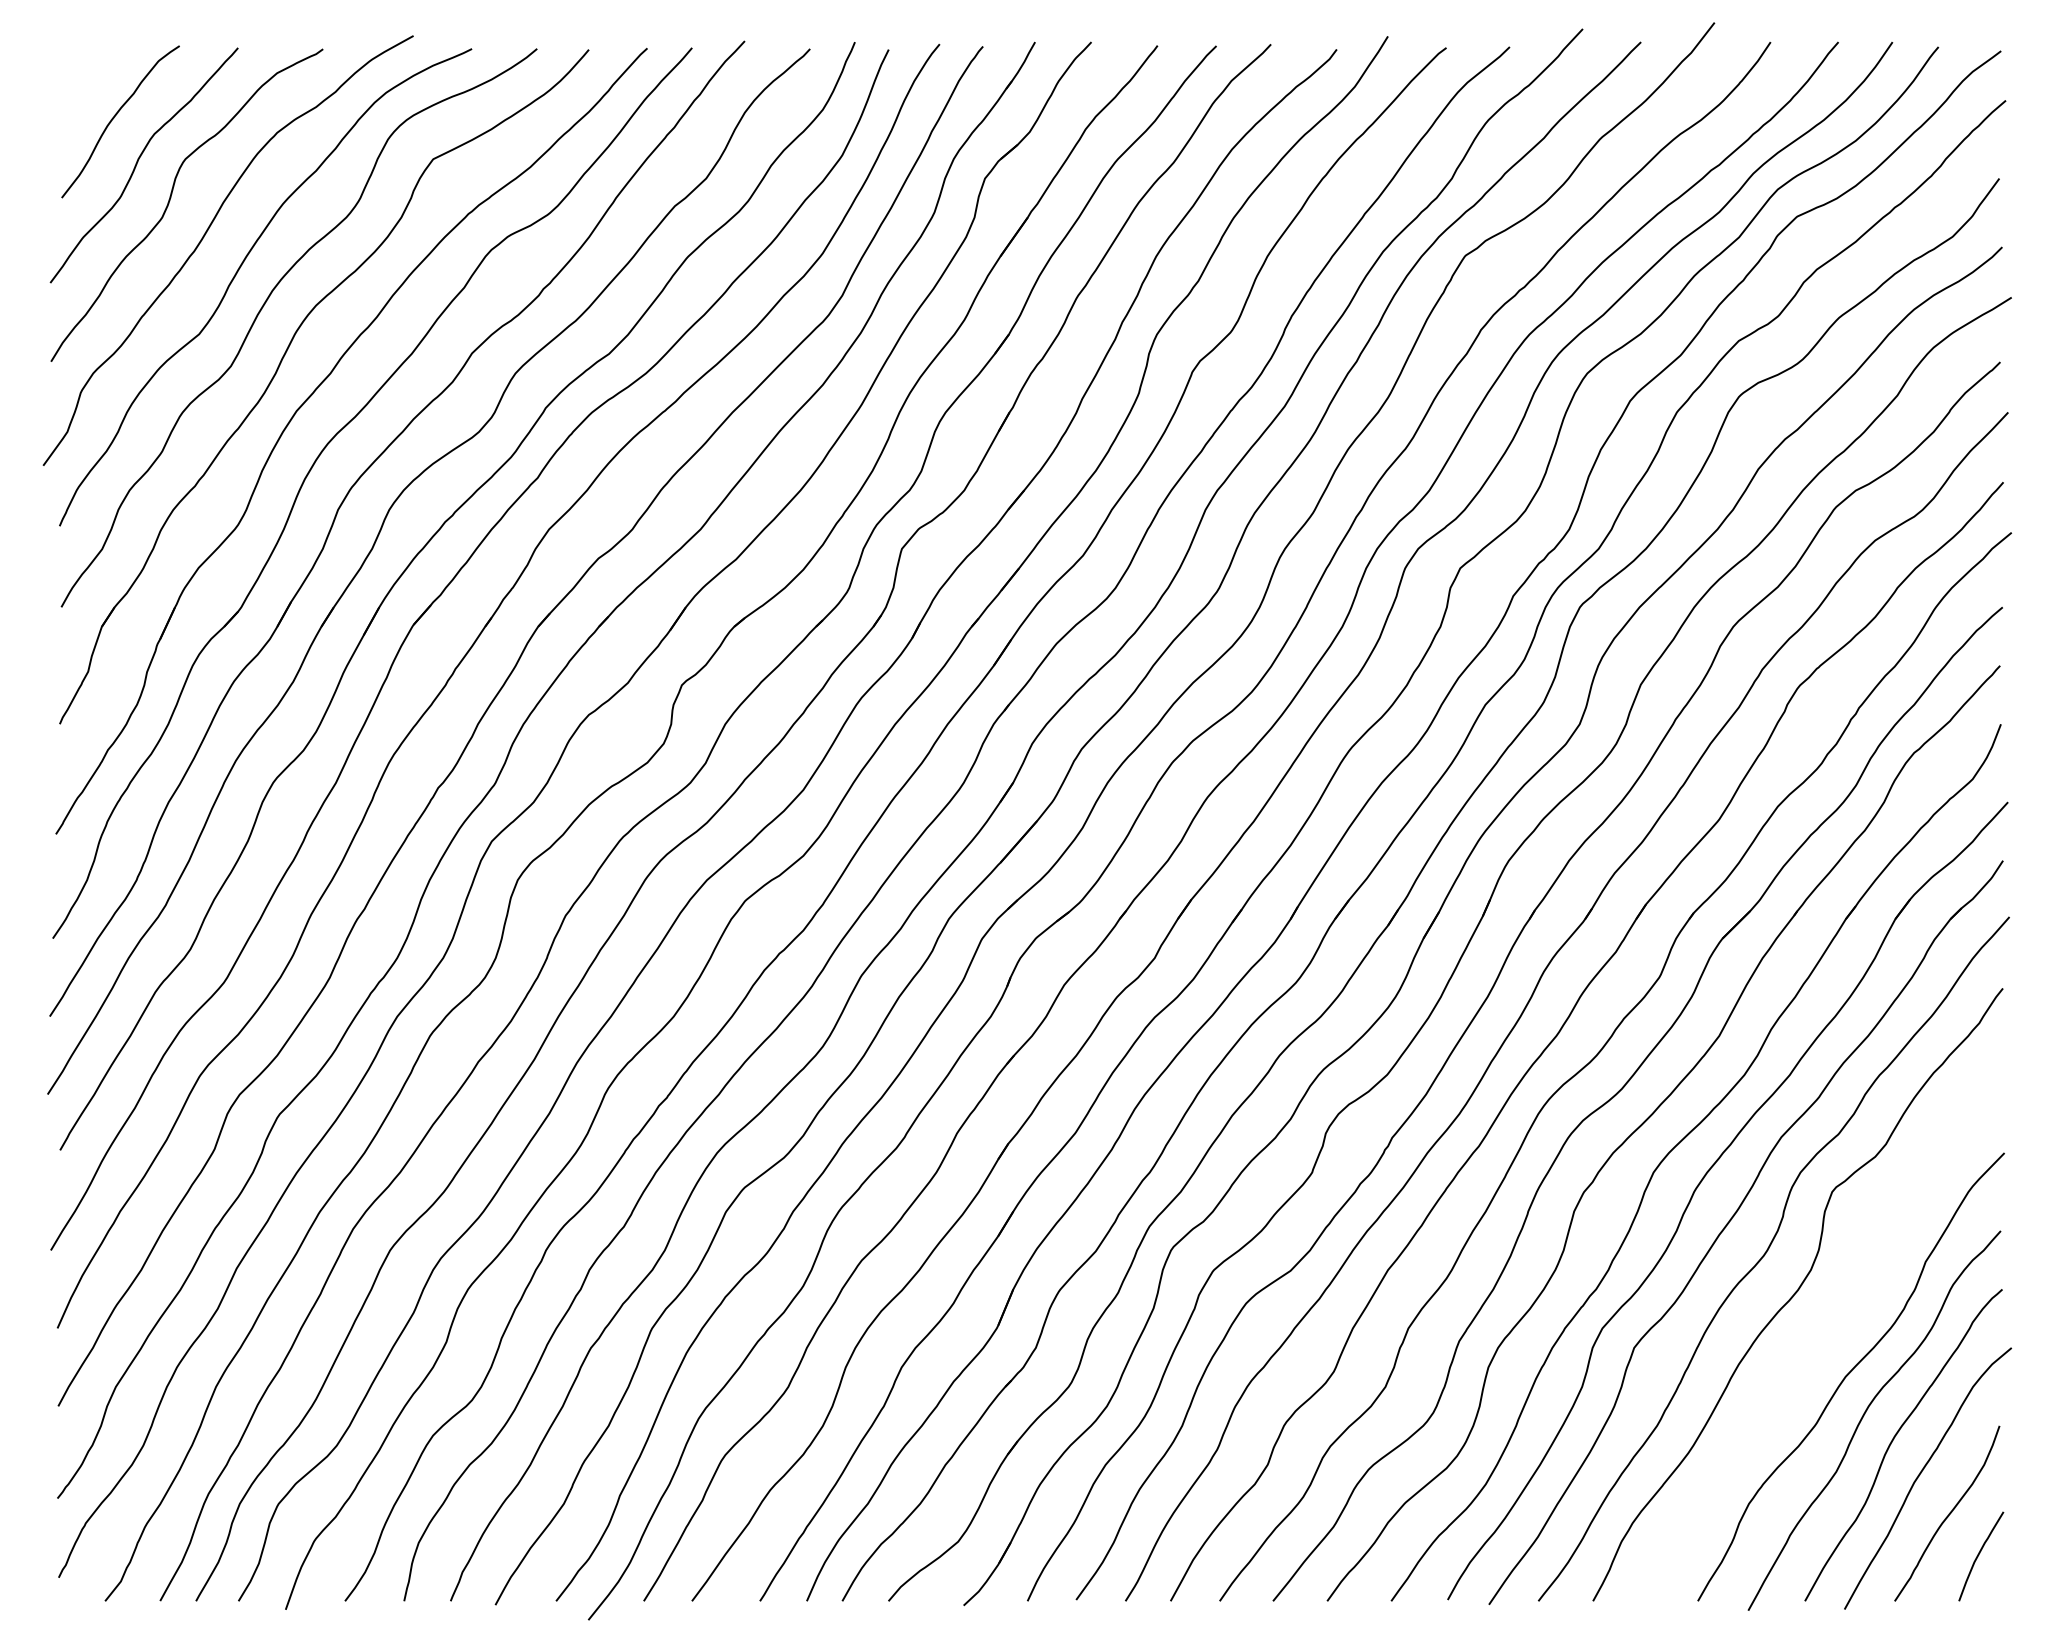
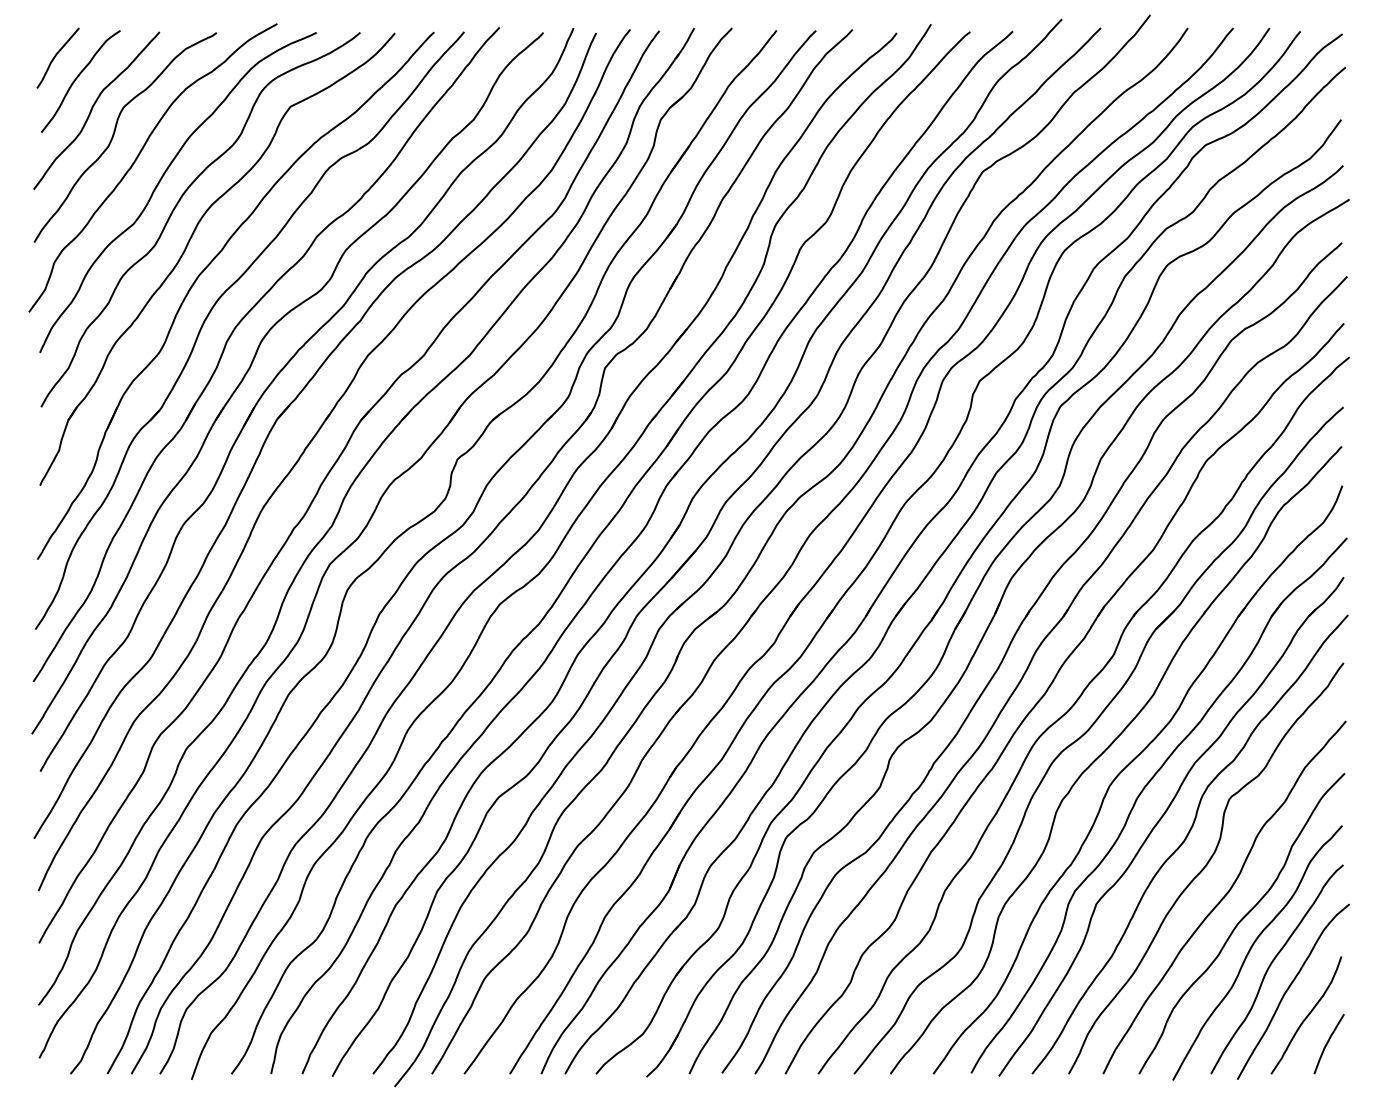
curve: (84, 84) -> (56, 56), added
curve: (1825, 1337) -> (1224, 897), added

